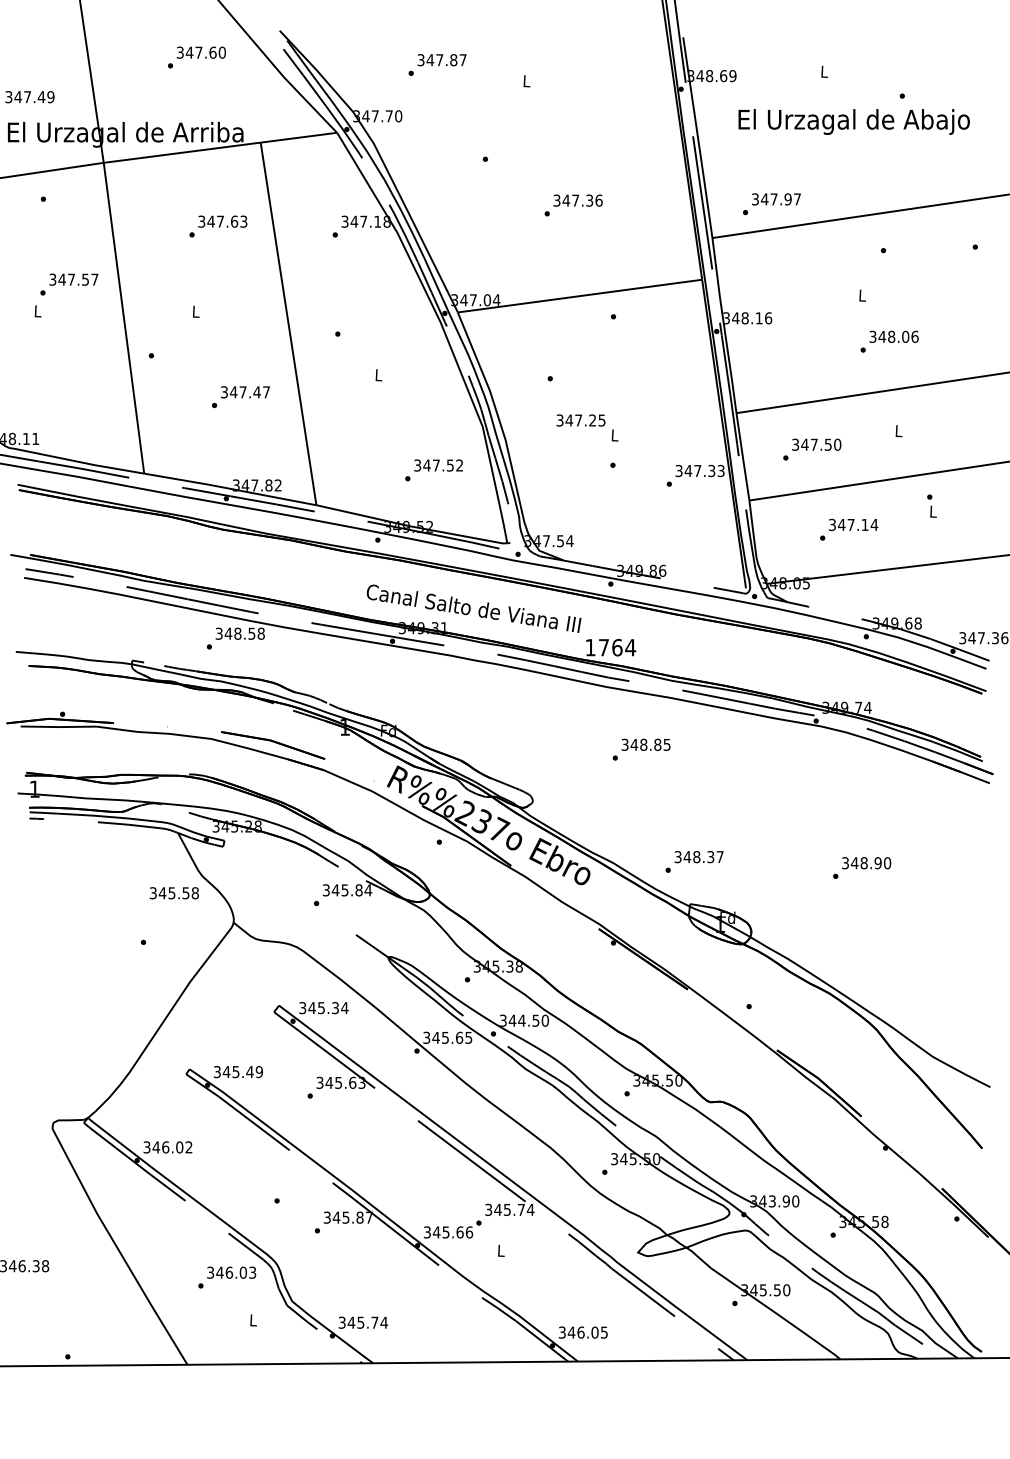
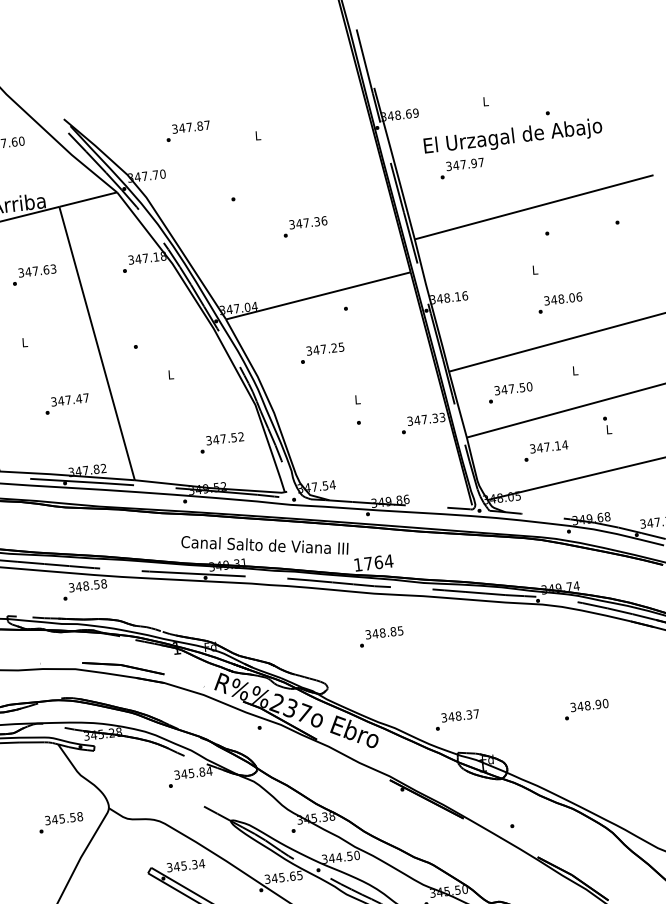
text: (771, 204) -> (461, 168), moved
text: (580, 420) -> (325, 349), moved
text: (641, 749) -> (381, 636), moved
text: (173, 893) -> (63, 818), moved

